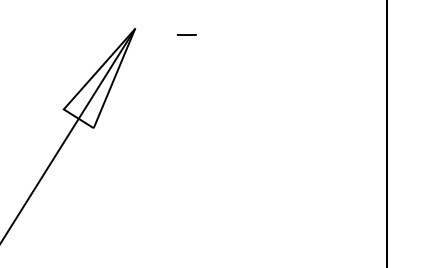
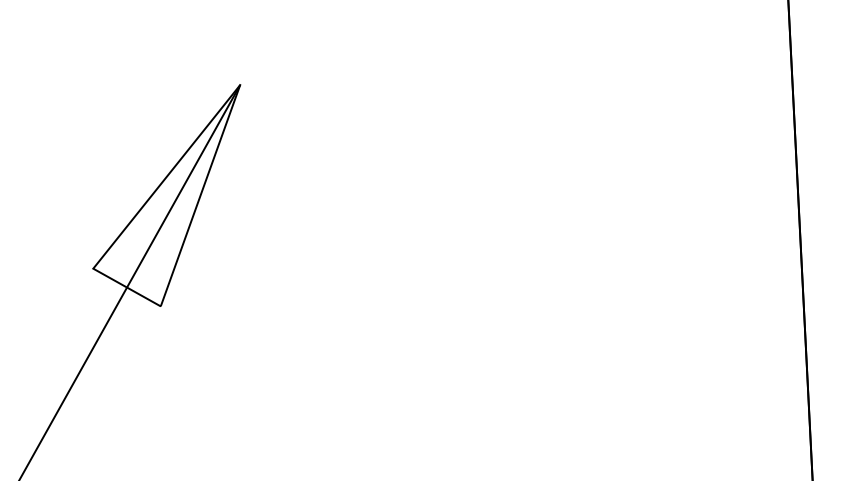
line: (186, 34) -> (353, 91), removed

